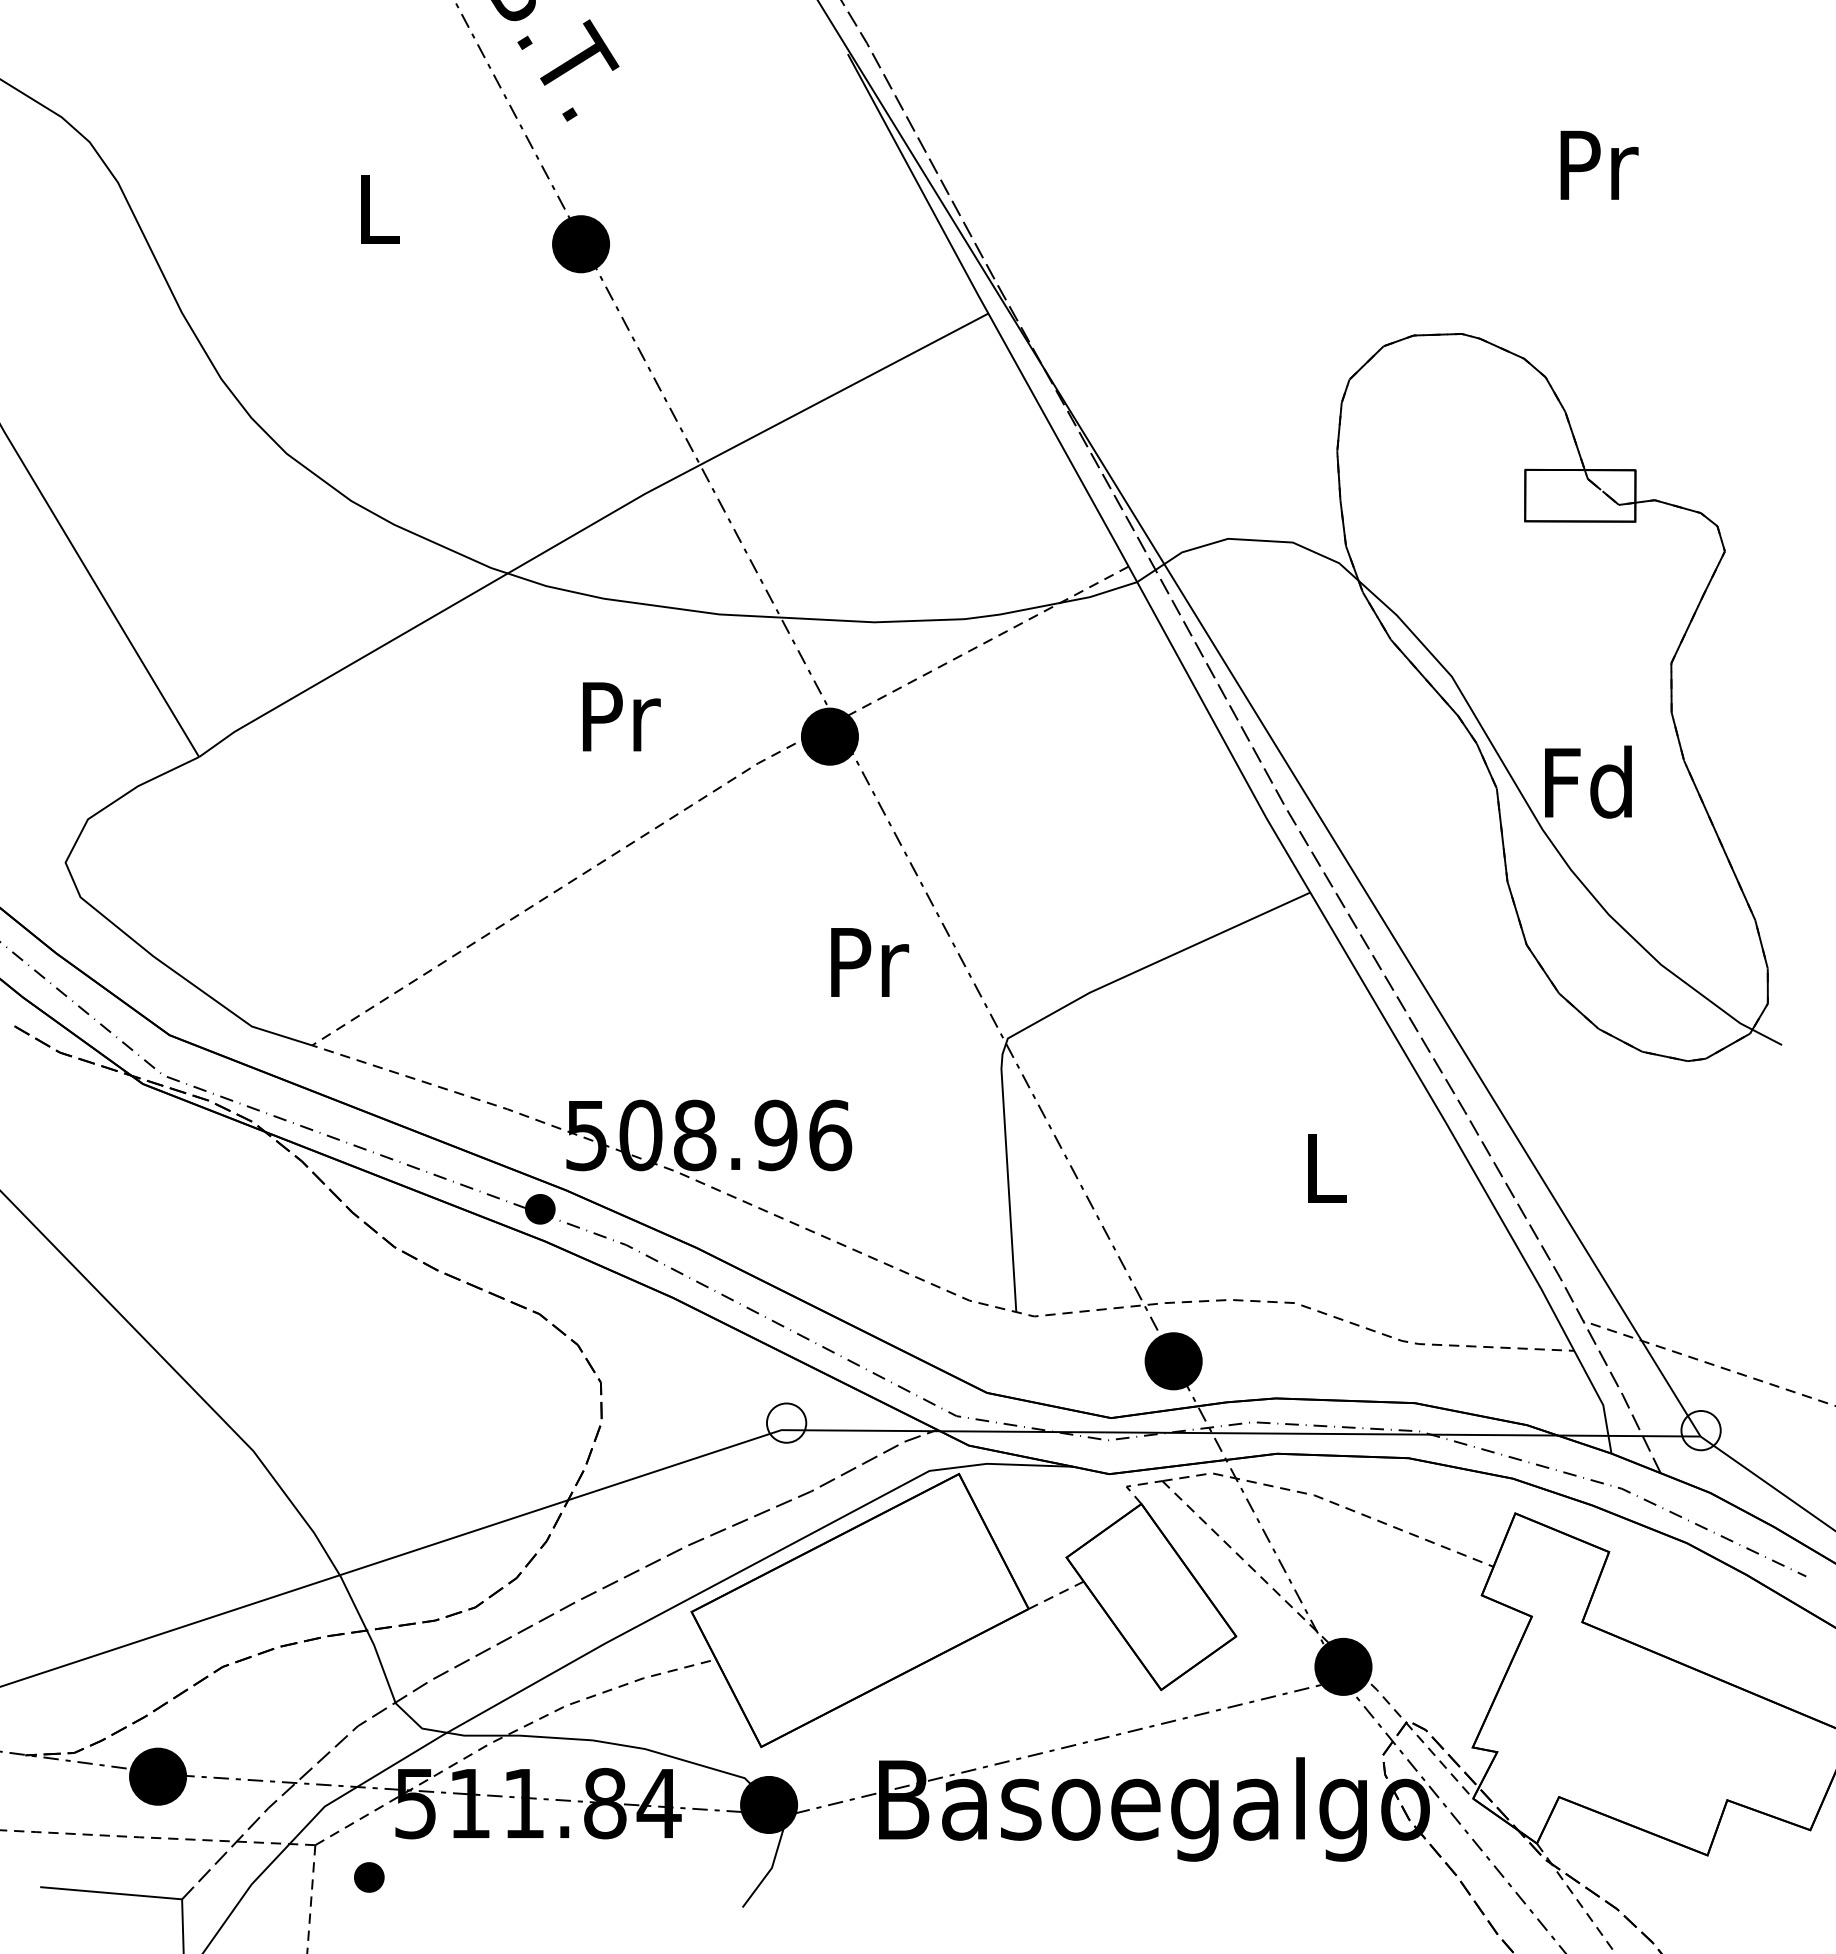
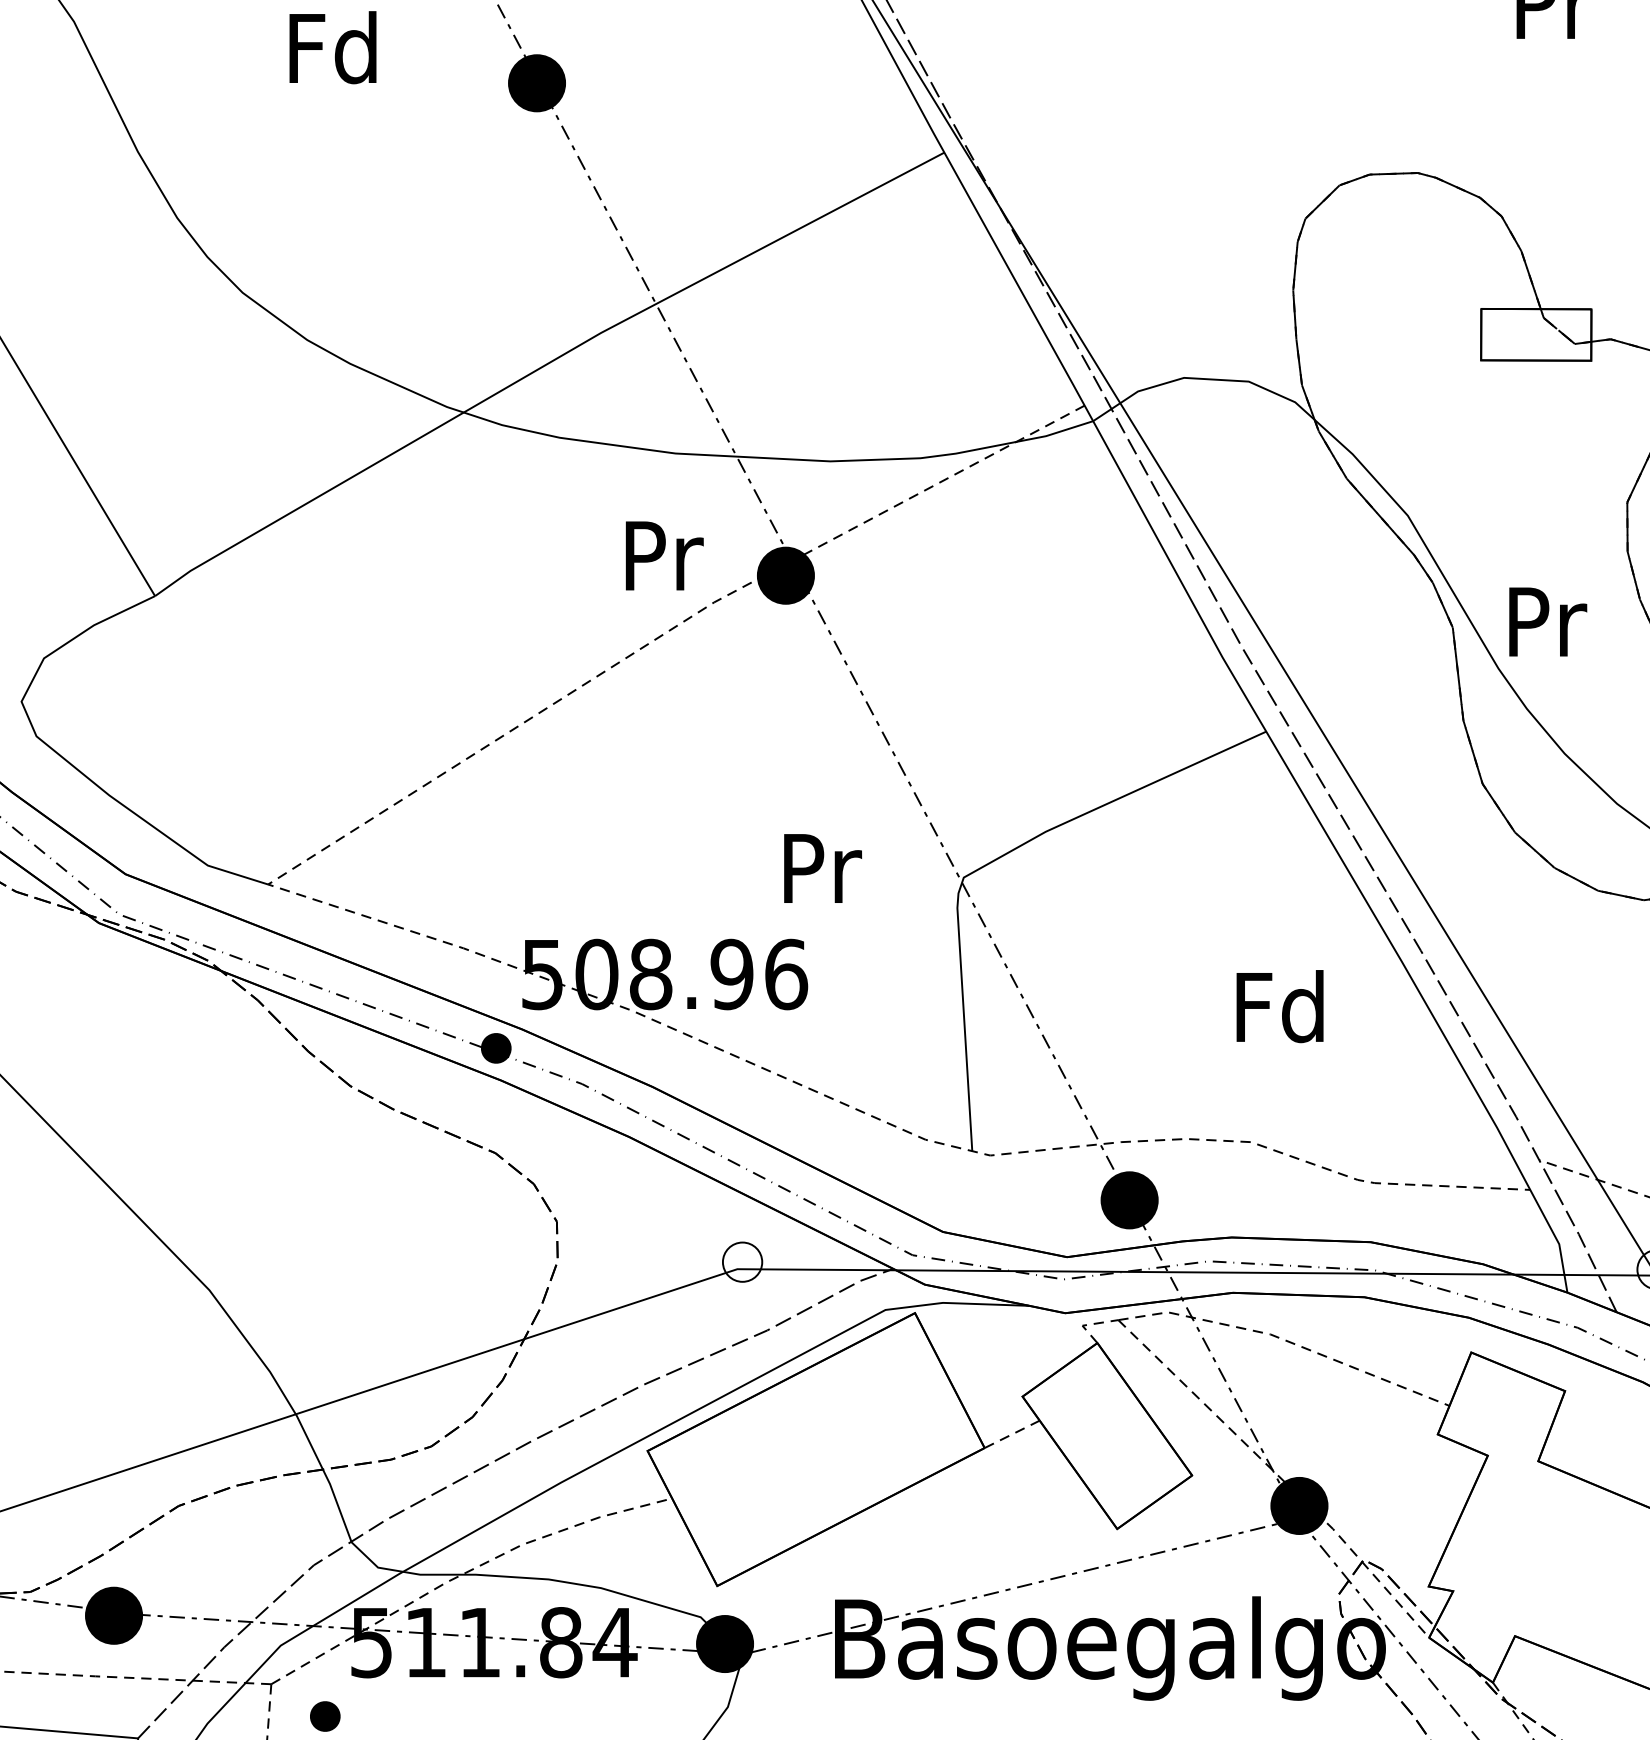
text: (376, 208) -> (332, 47), L -> Fd
text: (621, 716) -> (664, 555), moved
text: (1588, 781) -> (1544, 620), Fd -> Pr
text: (870, 962) -> (823, 868), moved
text: (1323, 1167) -> (1279, 1006), L -> Fd

